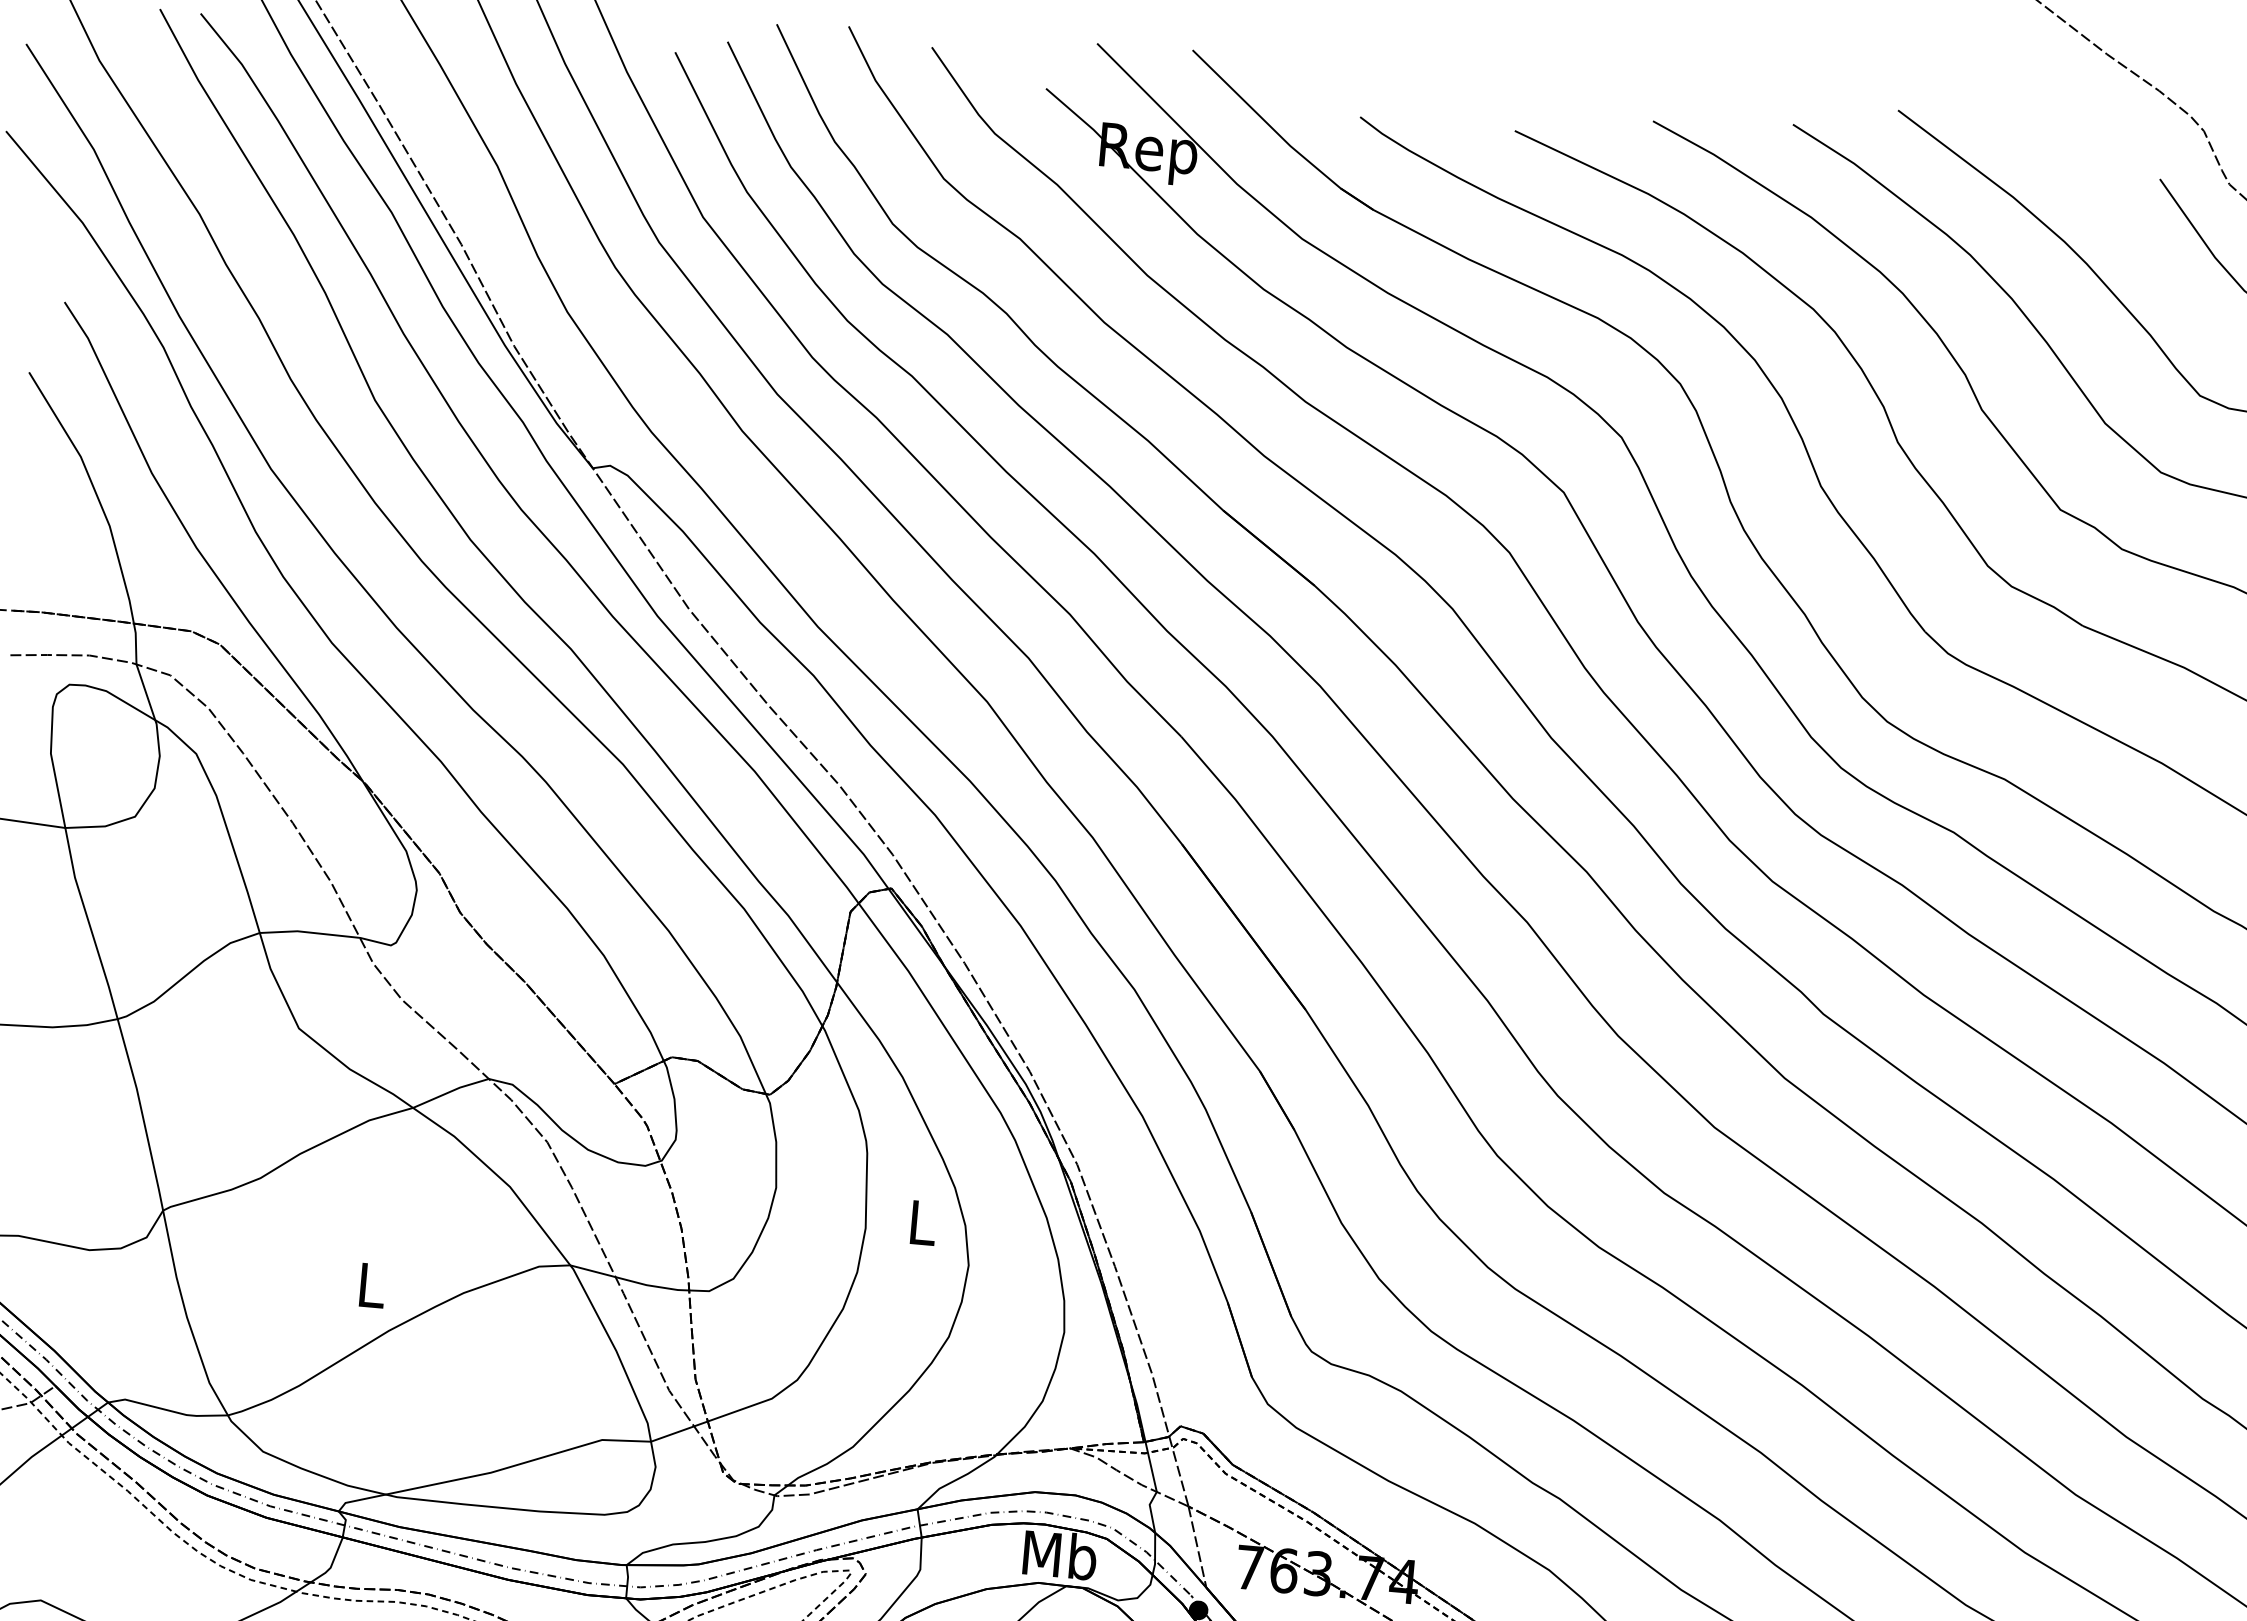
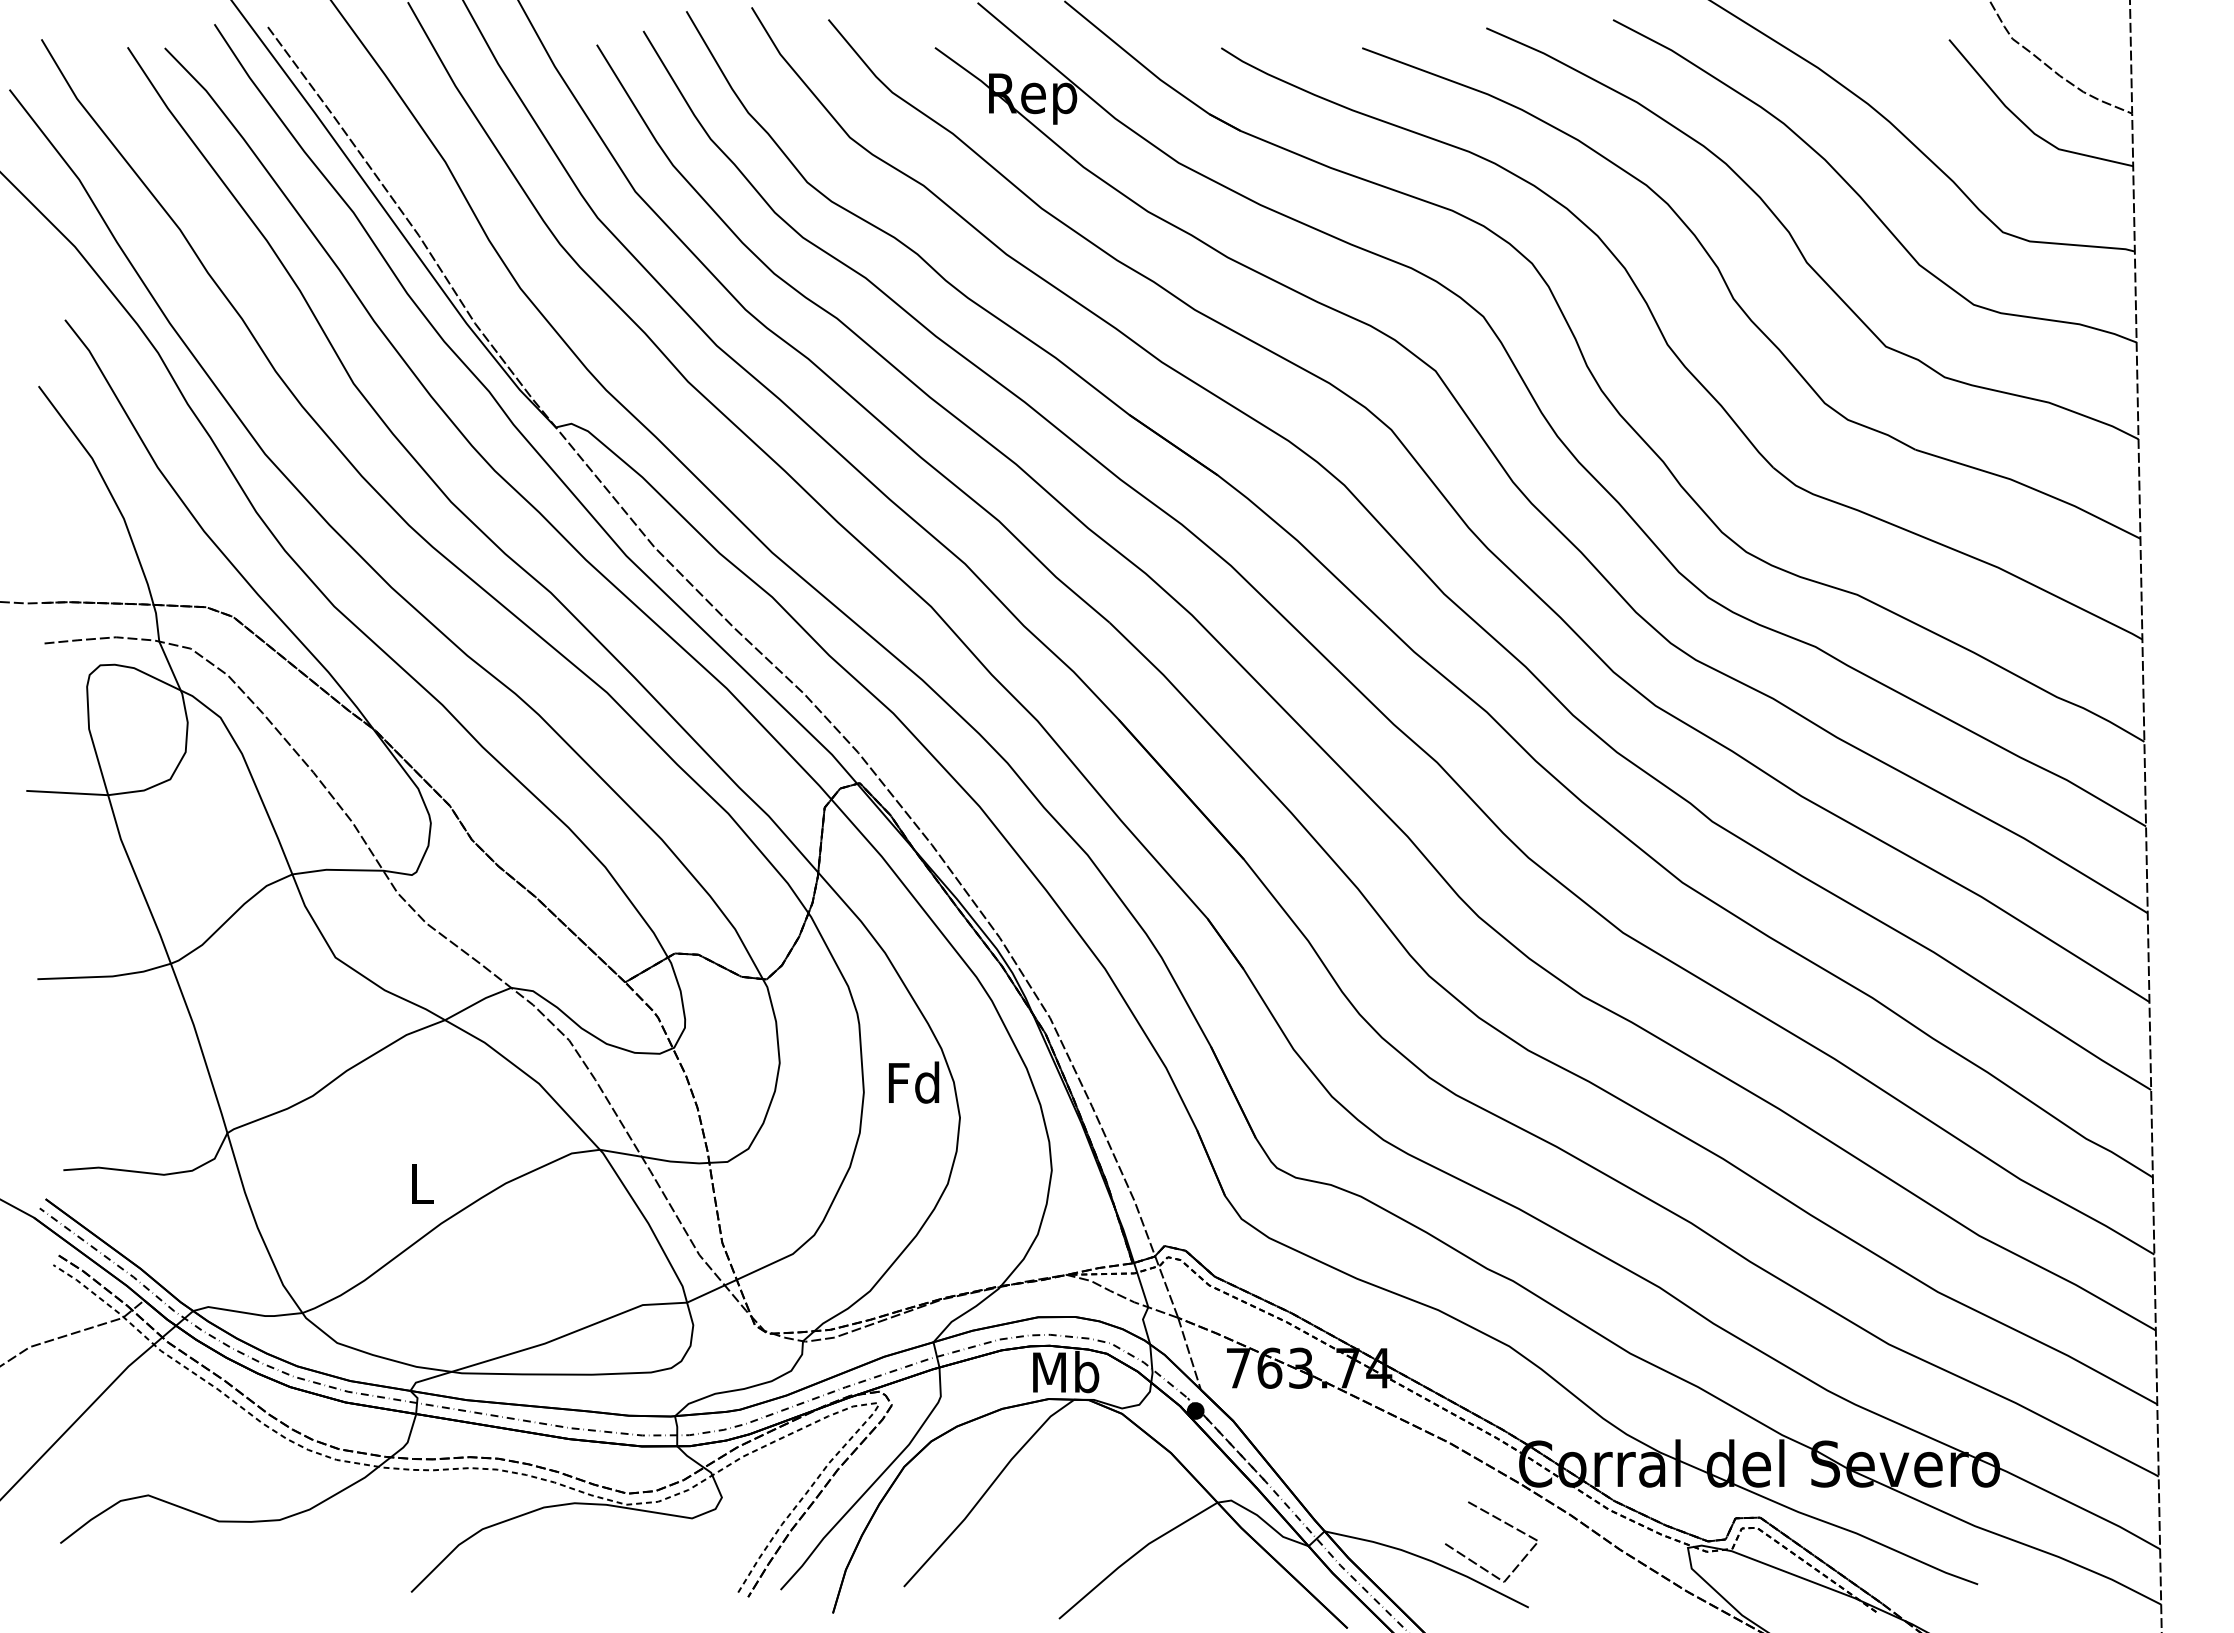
text: (922, 1222) -> (914, 1082), L -> Fd

